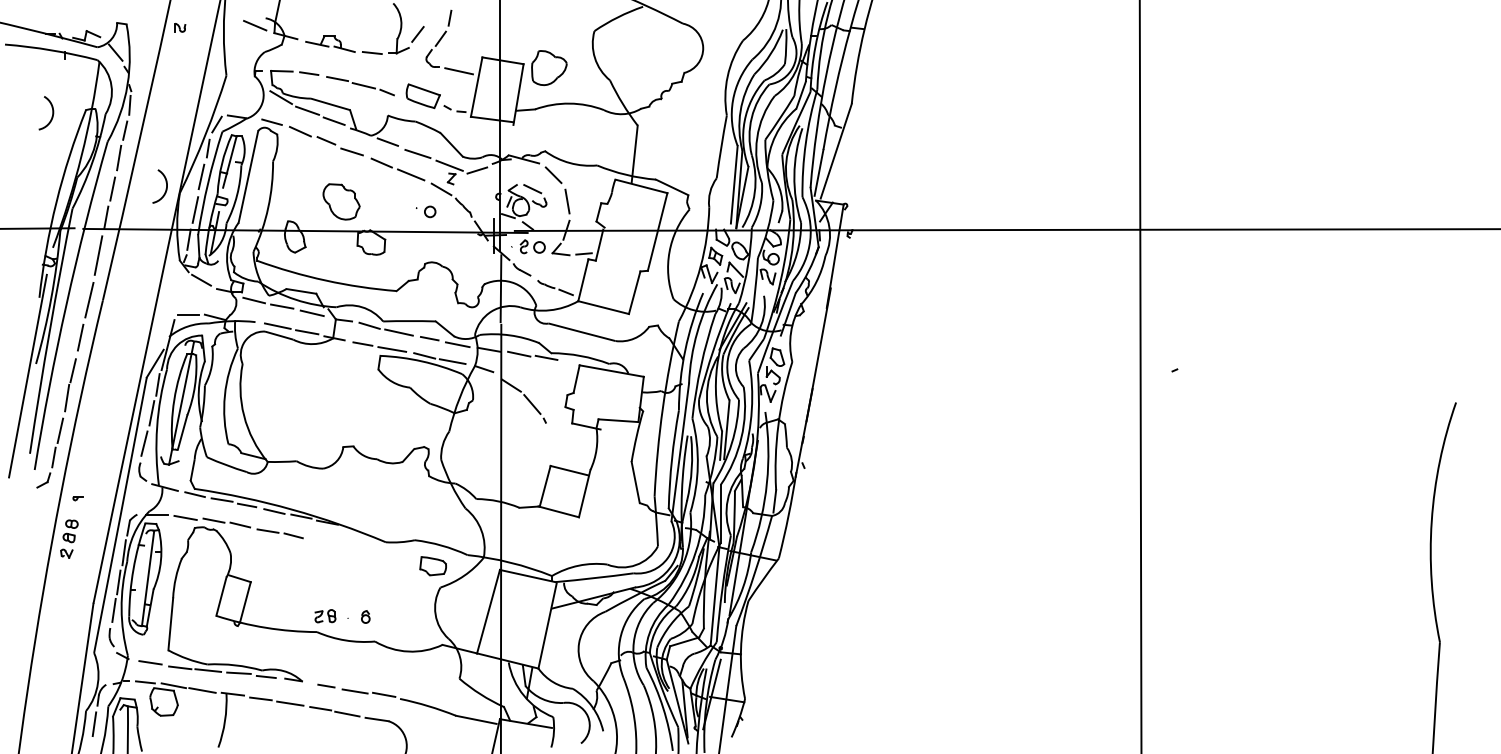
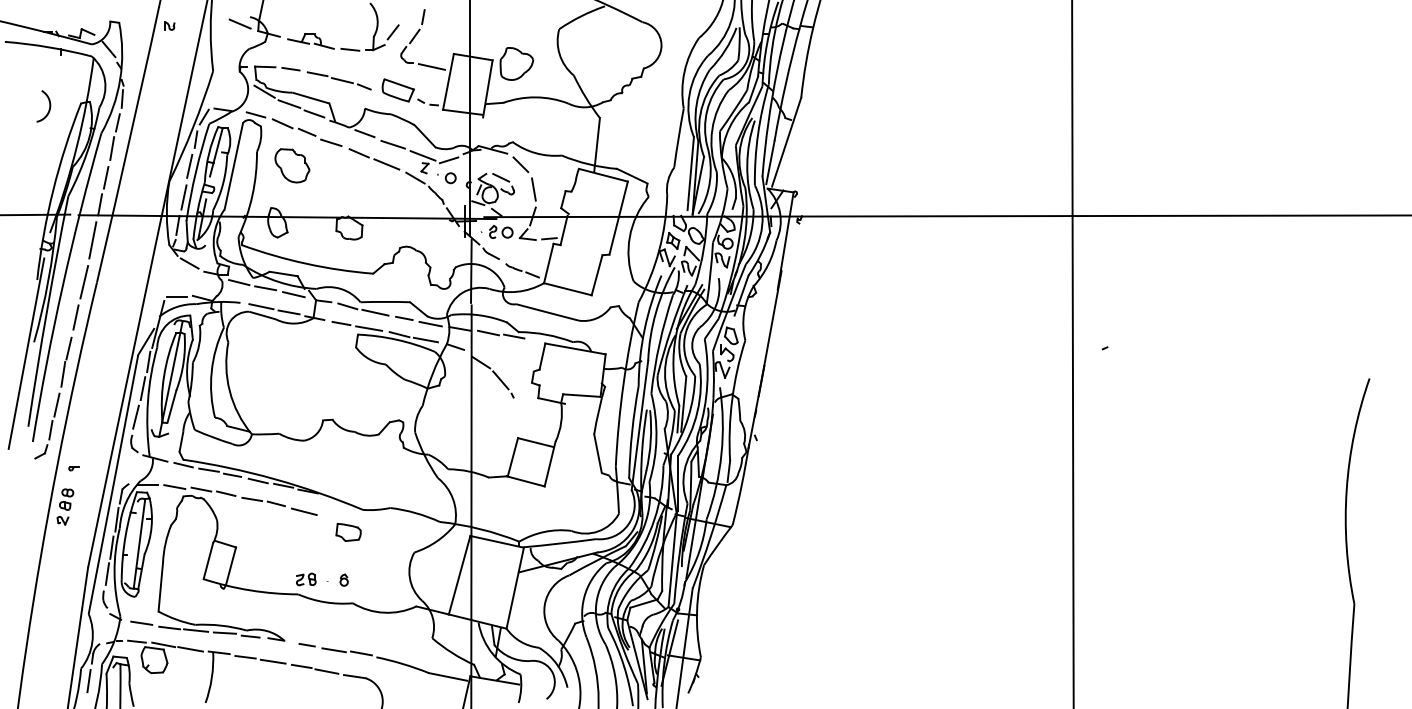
arc: (165, 189) -> (155, 178), removed
part: (341, 201) -> (292, 165), moved
part: (425, 212) -> (446, 178), moved
line: (322, 543) -> (303, 511), added
part: (433, 566) -> (348, 532), moved

